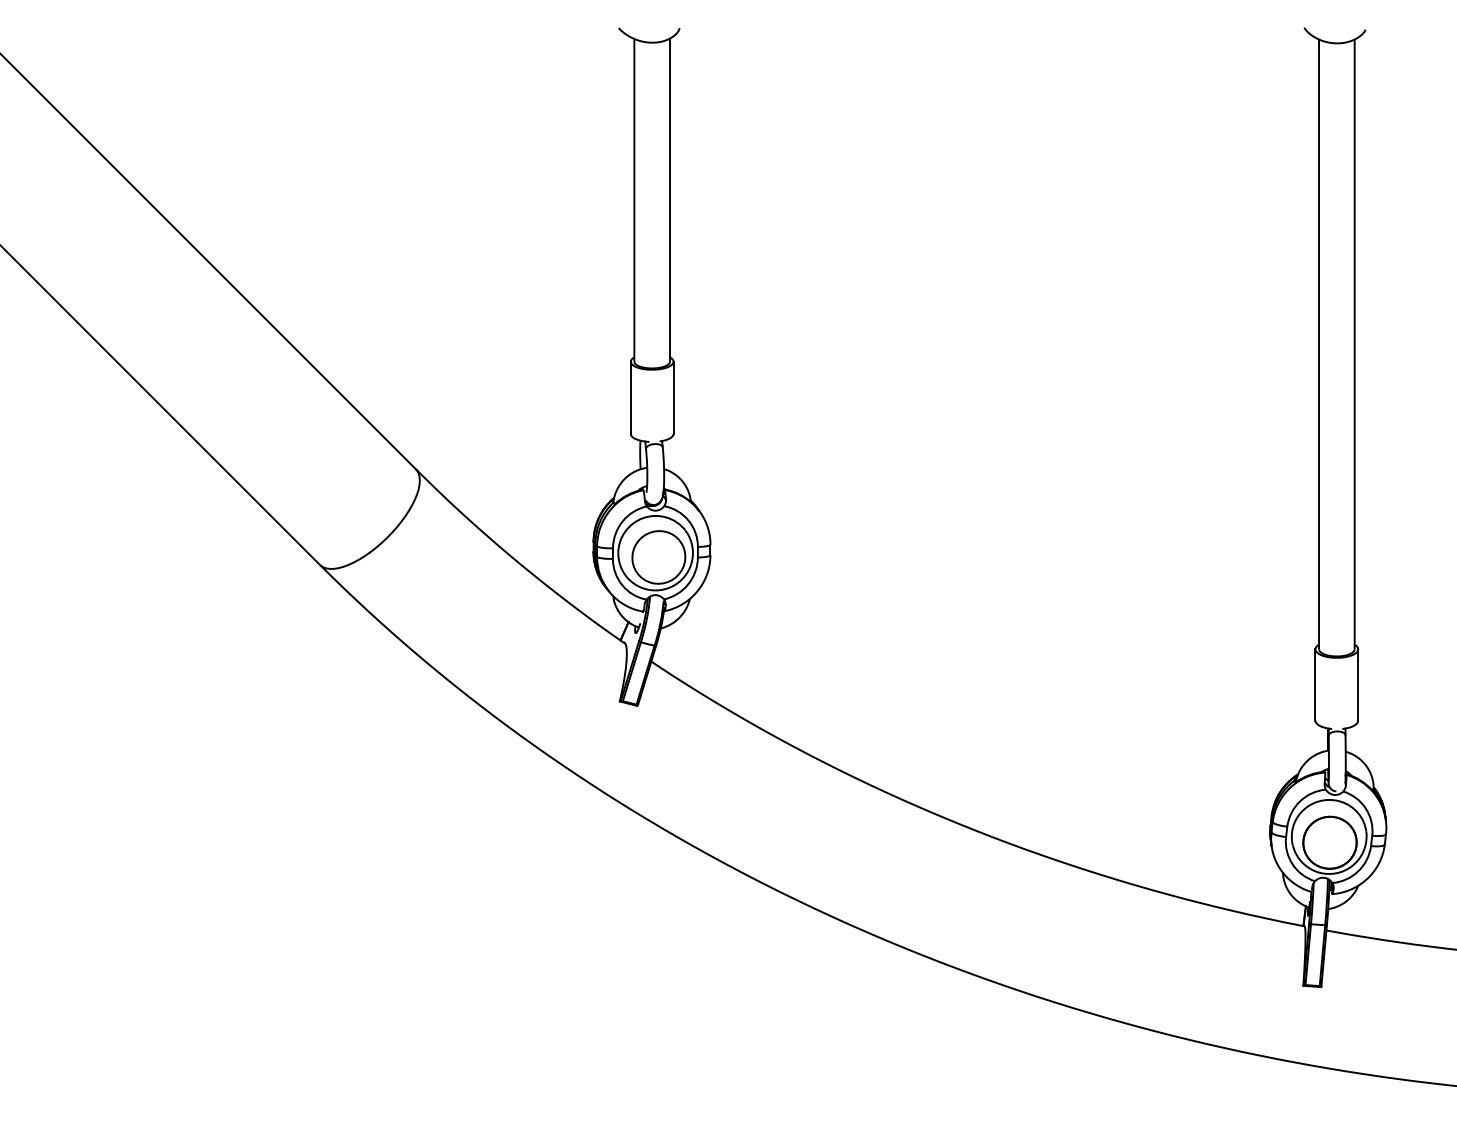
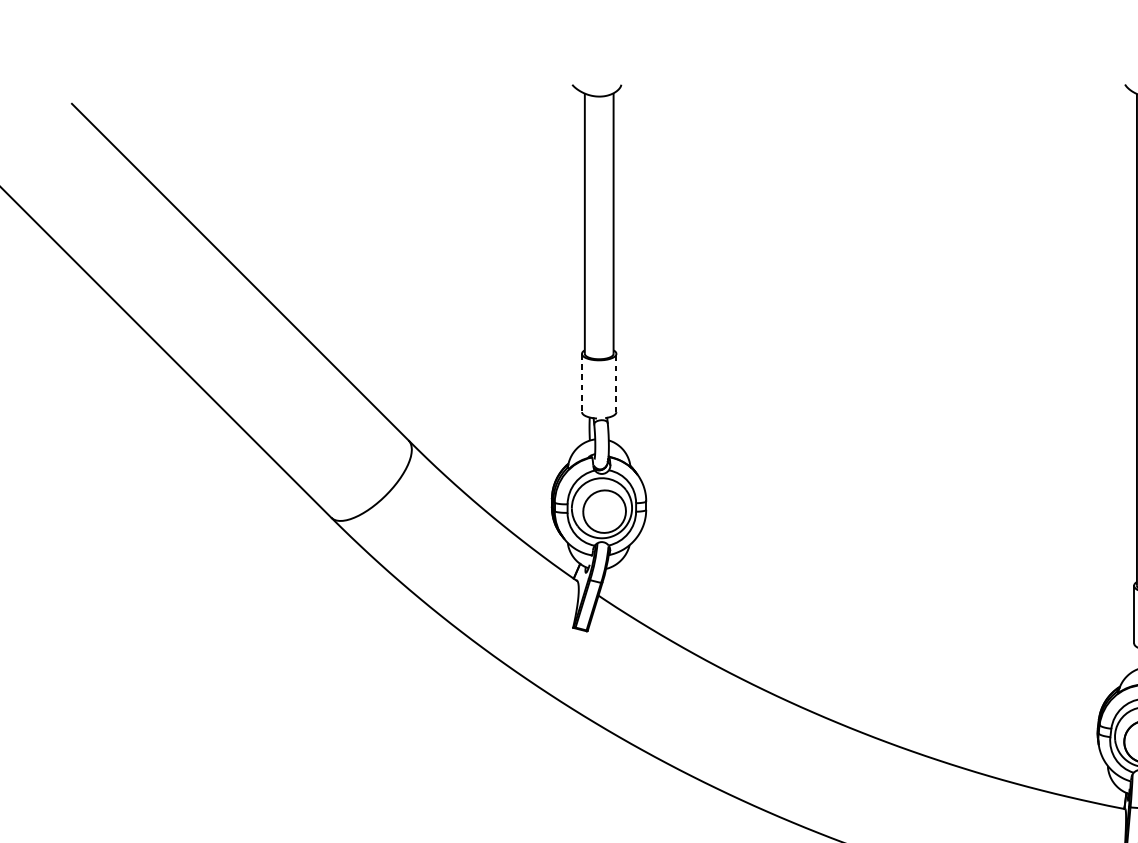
line: (673, 397) -> (616, 382), solid -> dashed
line: (630, 398) -> (581, 383), solid -> dashed

